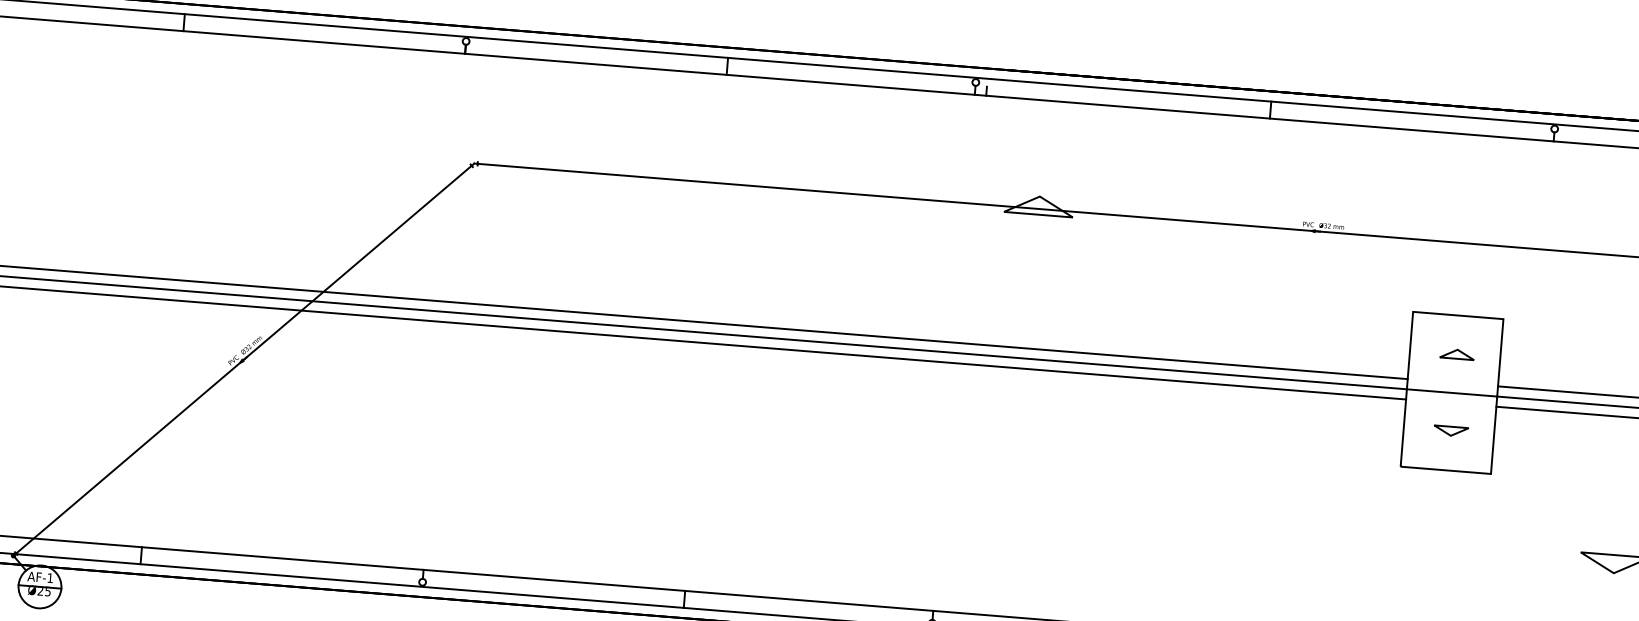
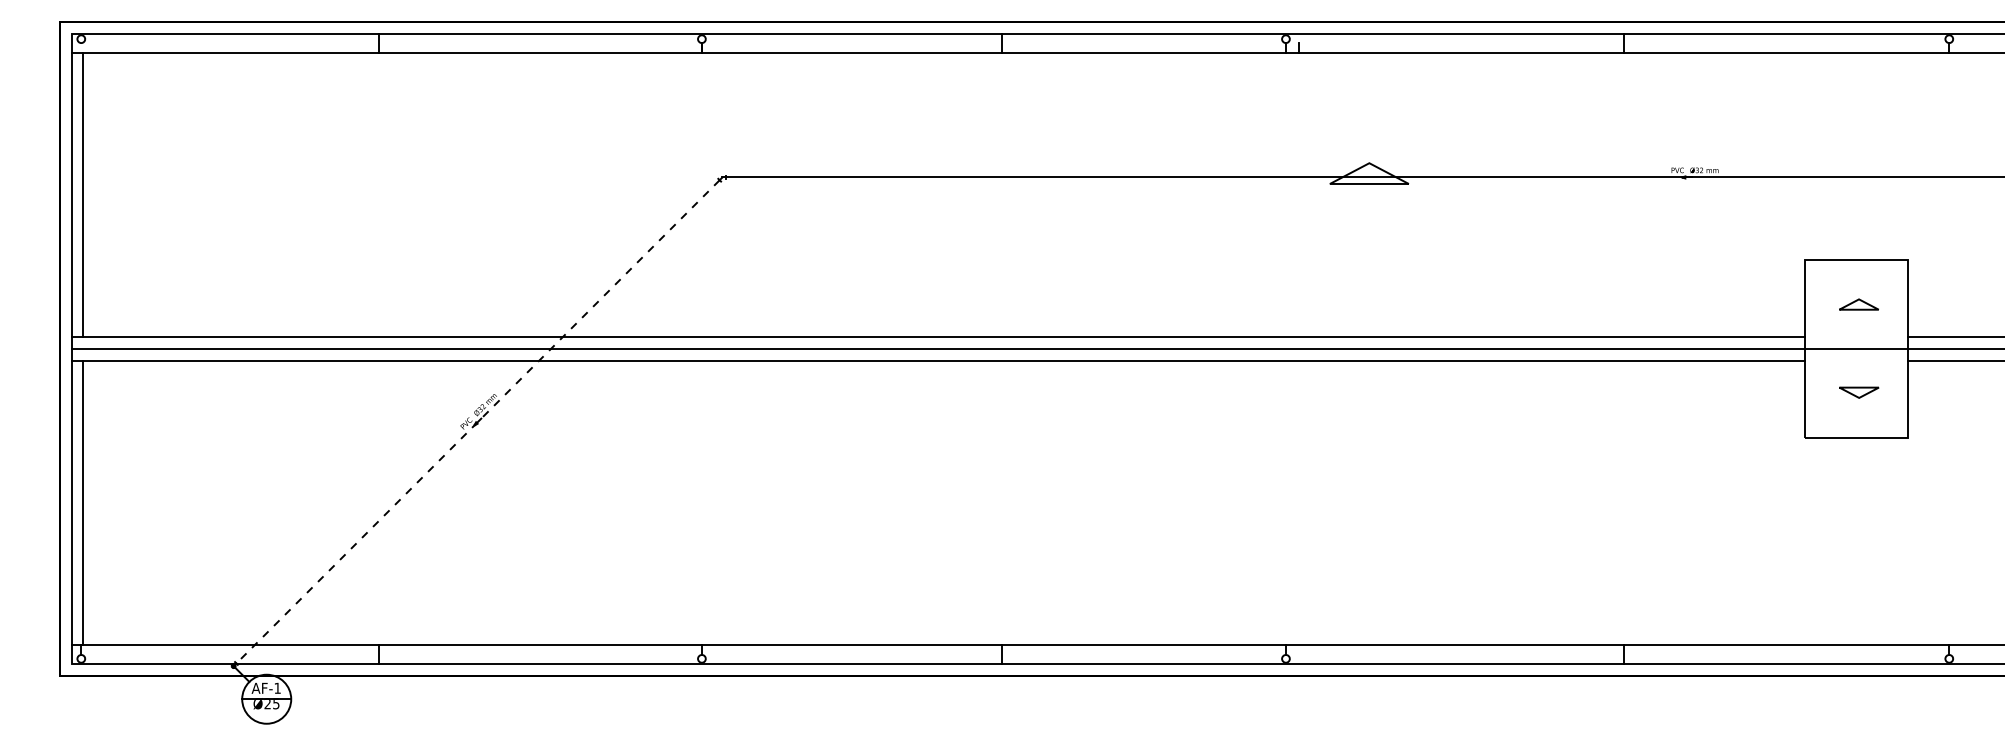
line: (244, 359) -> (478, 421), solid -> dashed

